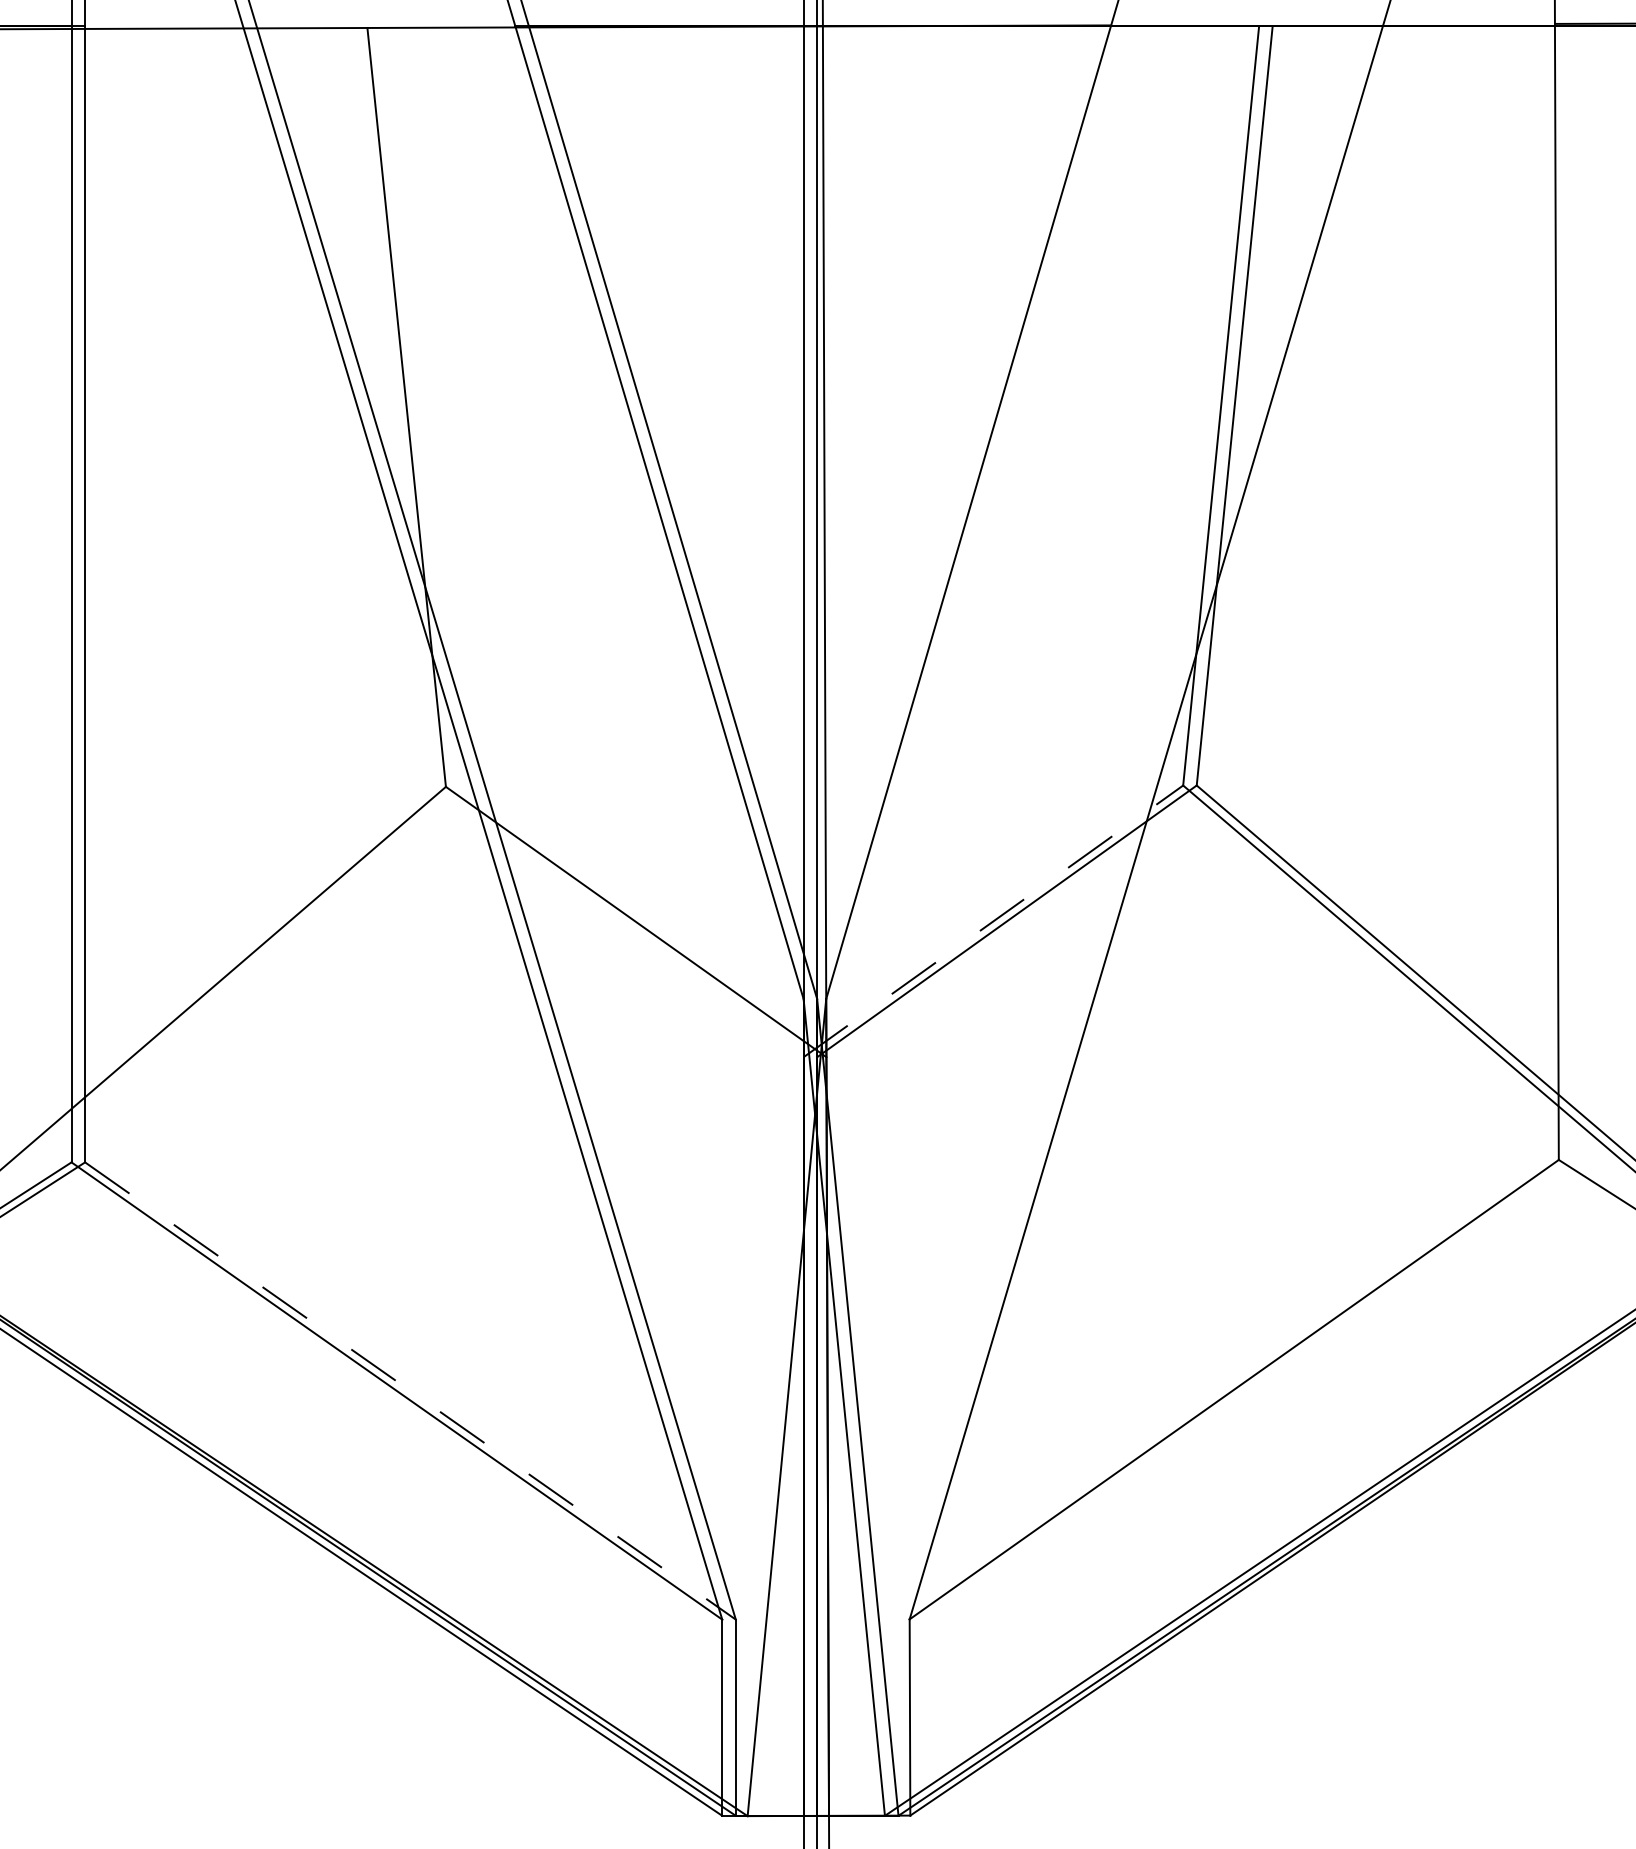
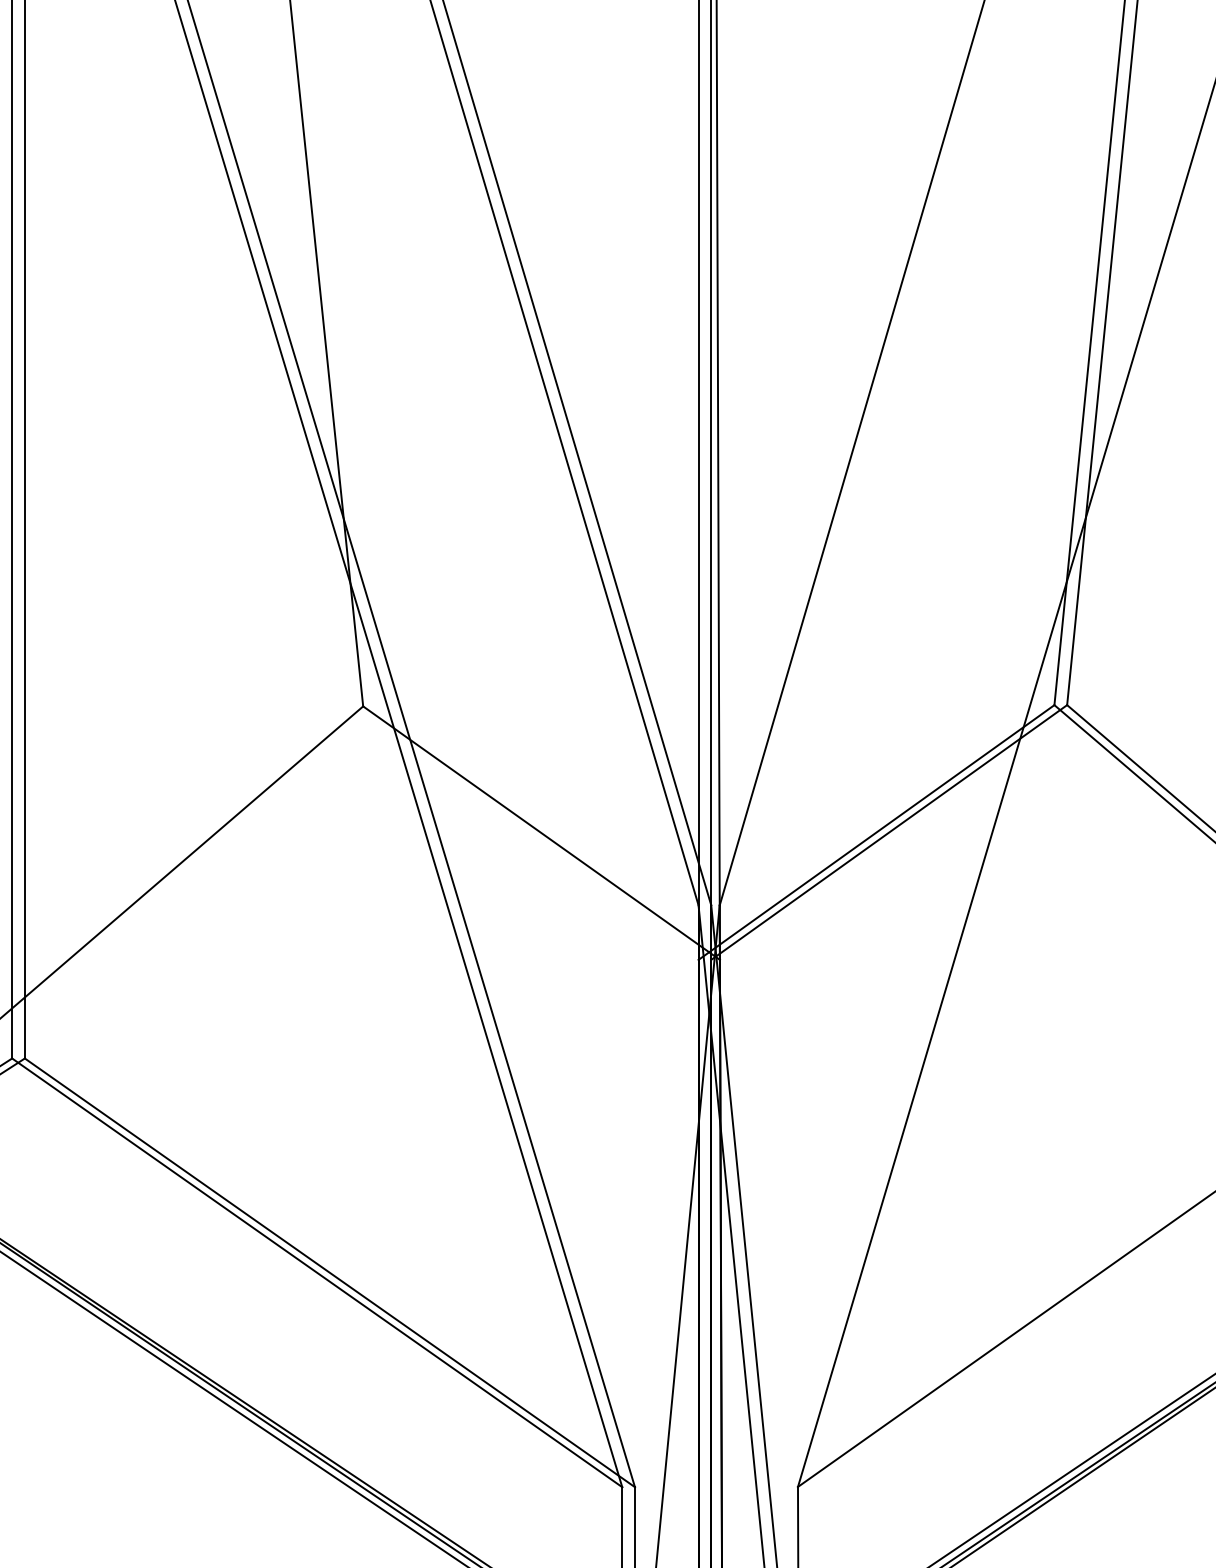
line: (993, 921) -> (876, 832), dashed -> solid
line: (410, 1391) -> (329, 1273), dashed -> solid

